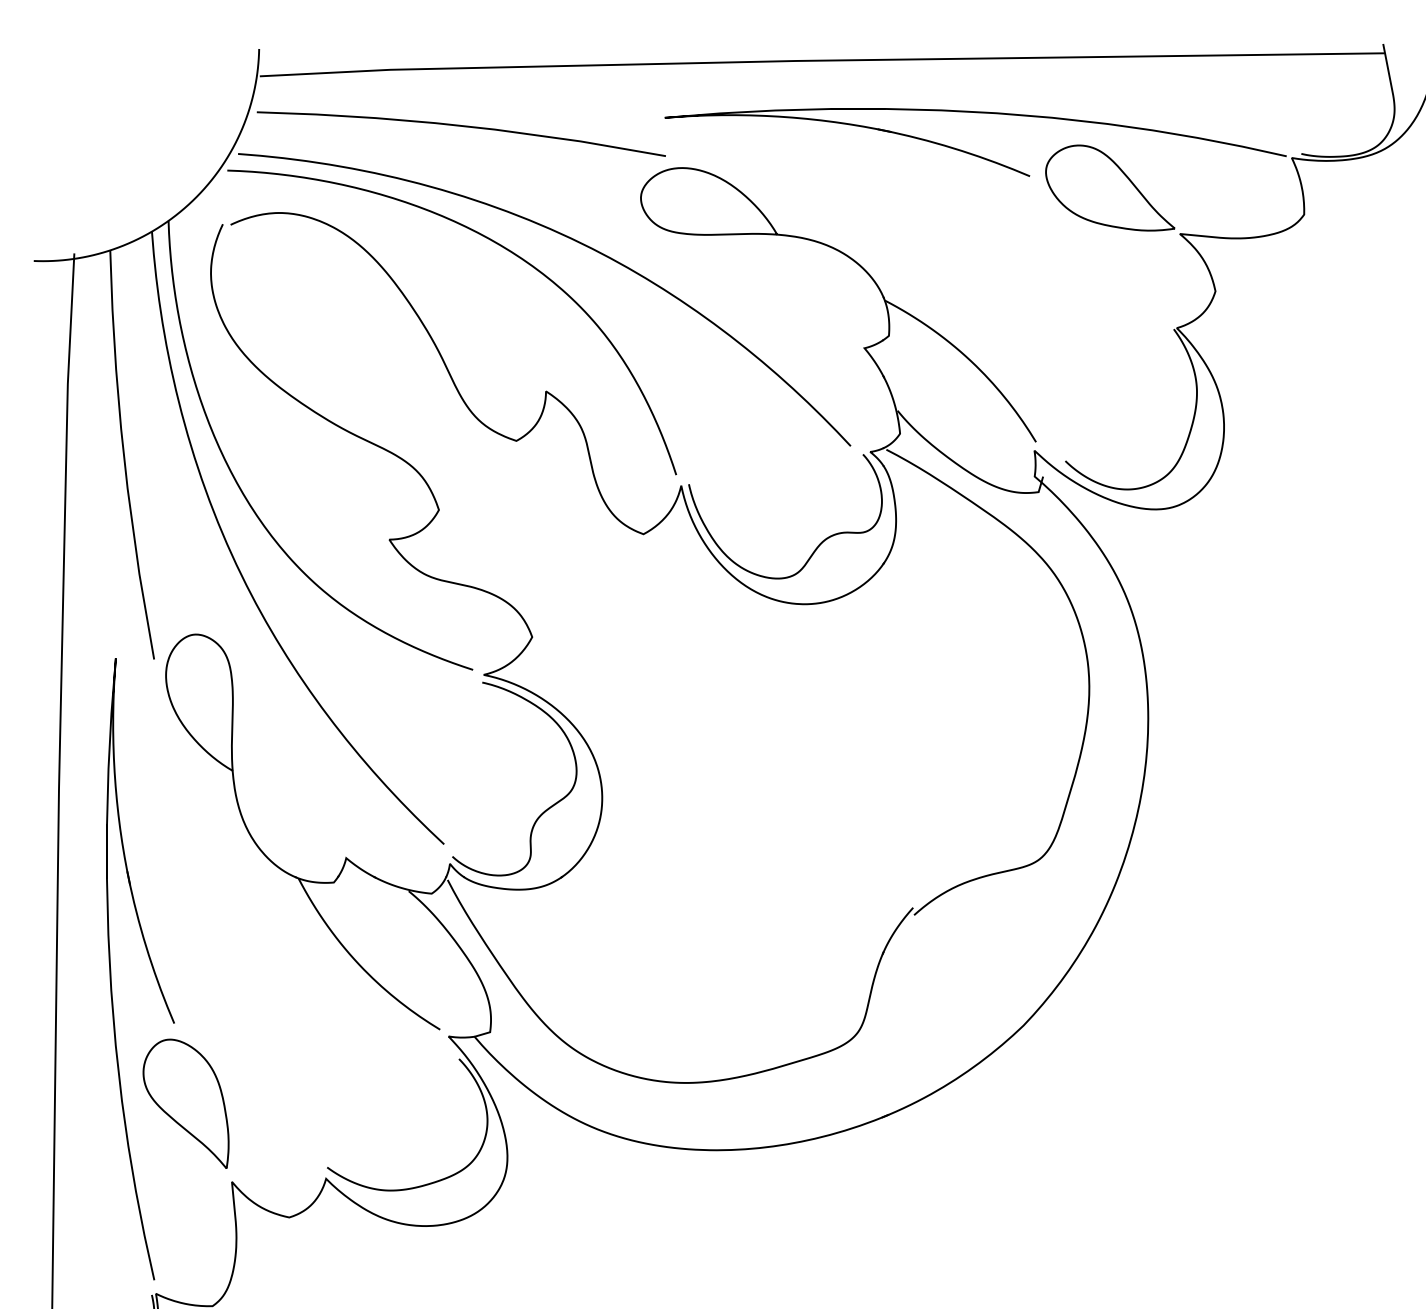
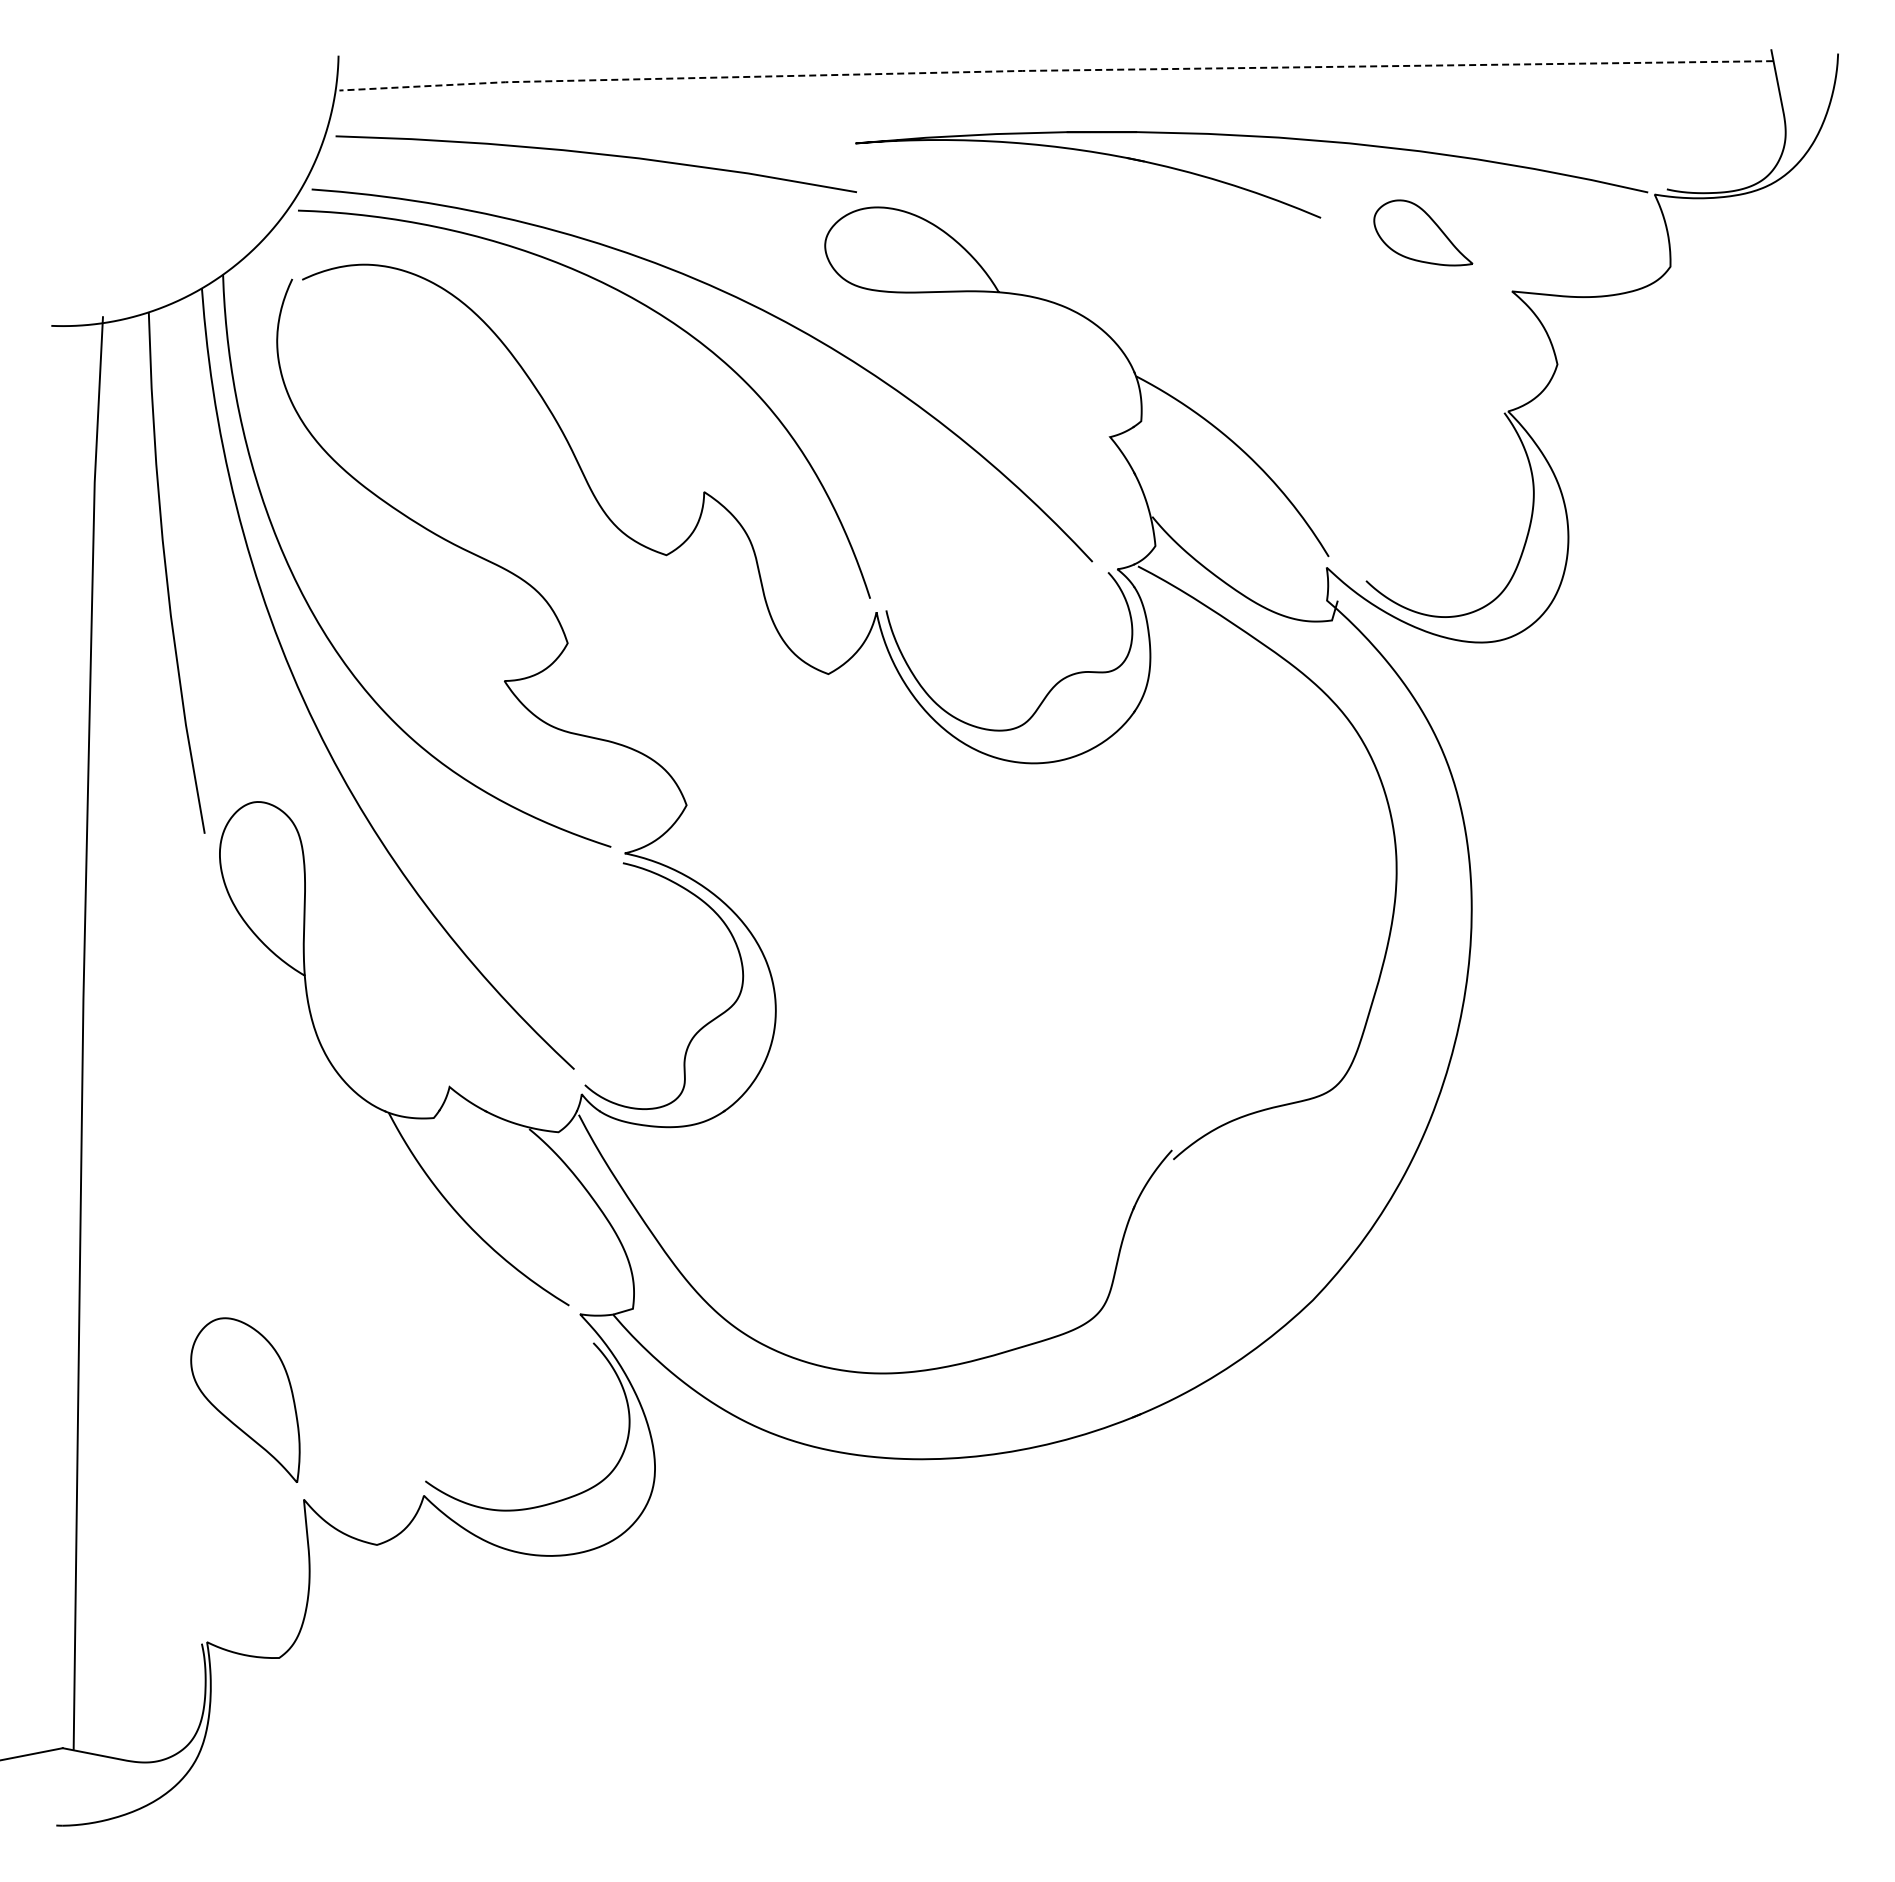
line: (820, 60) -> (1054, 70), solid -> dashed
part: (1110, 187) -> (1423, 232), size x0.6
part: (151, 966) -> (201, 1224), removed

